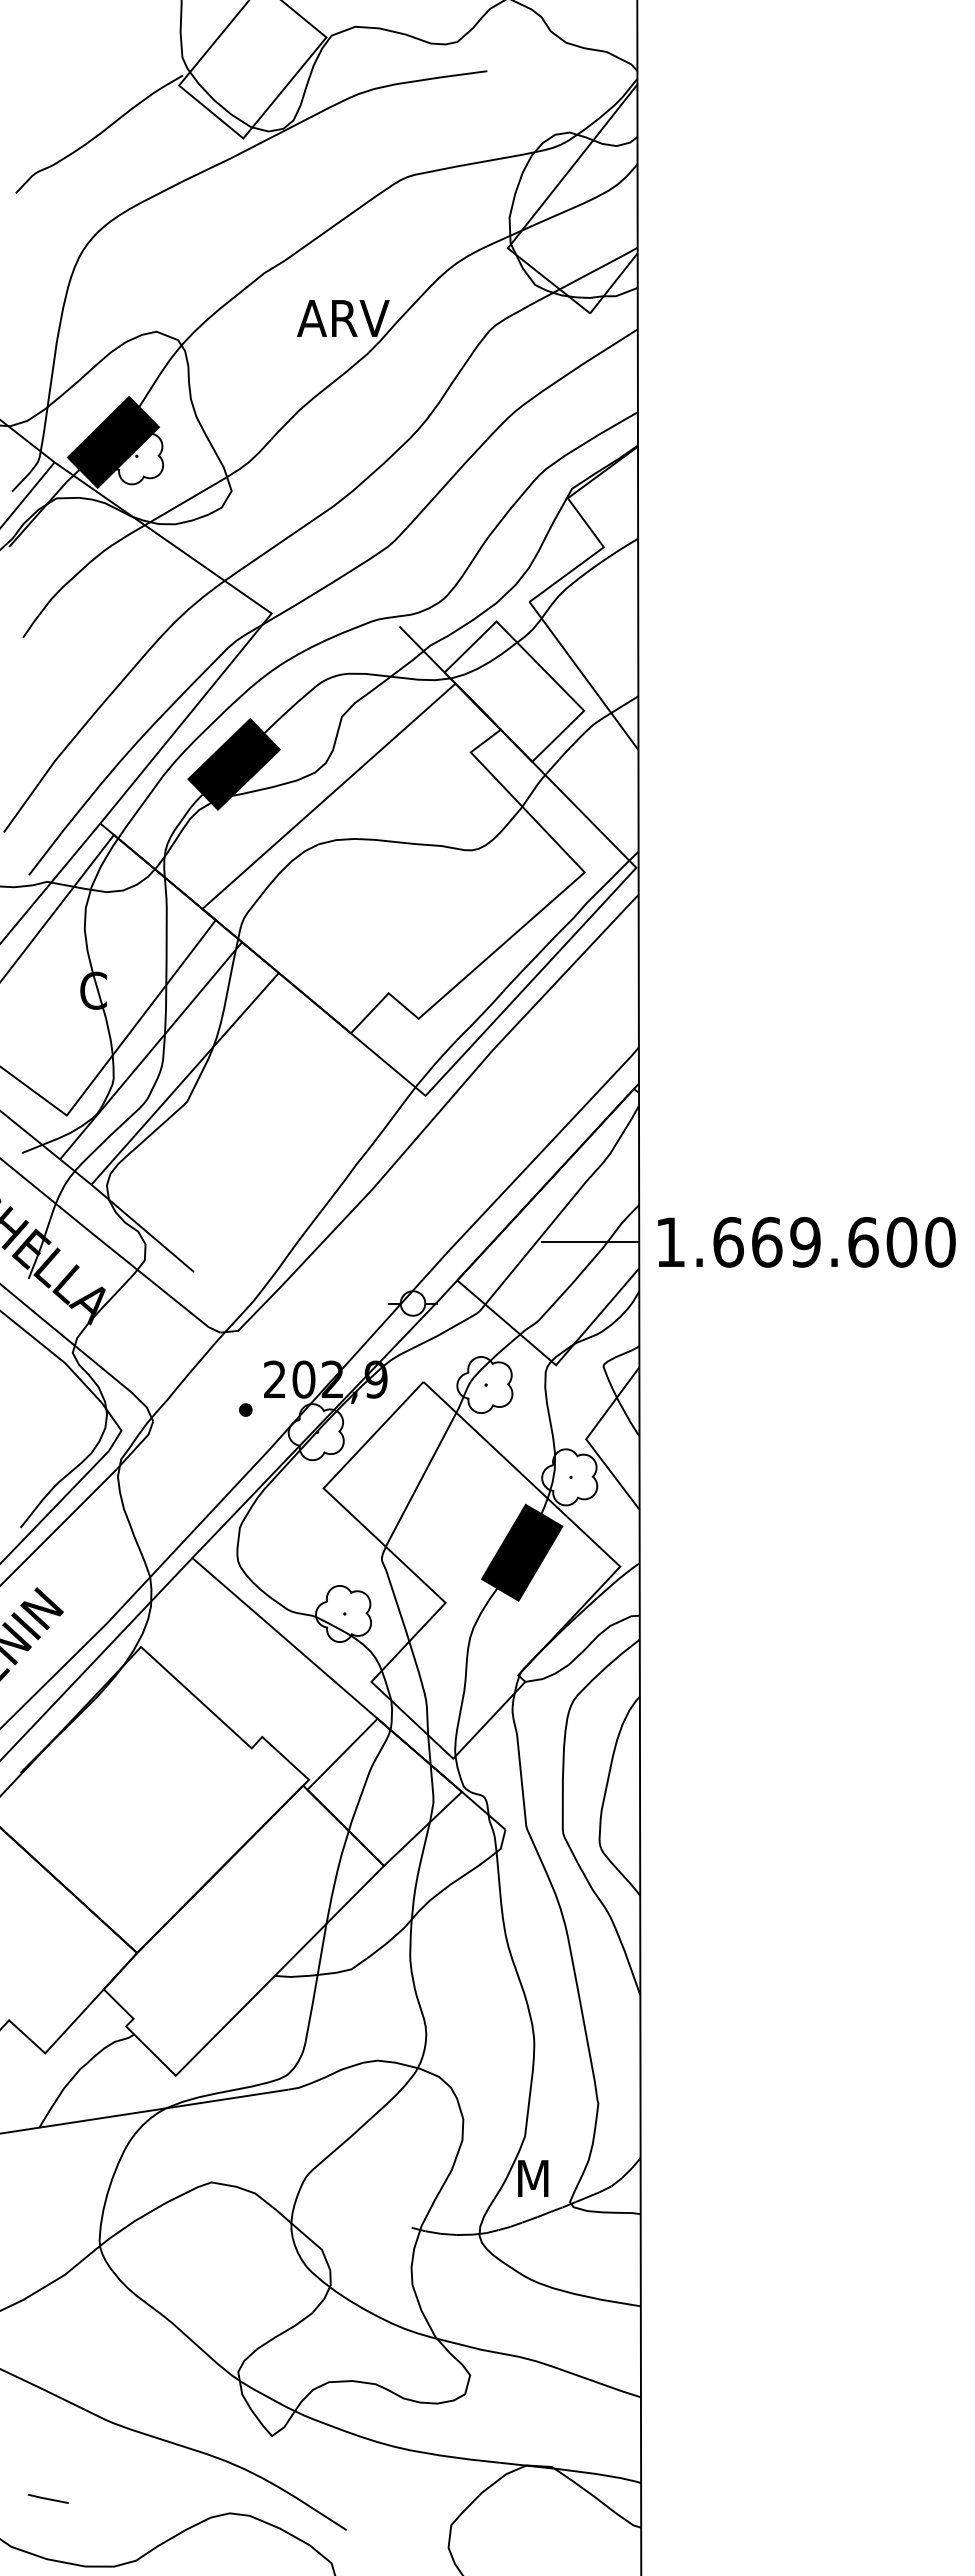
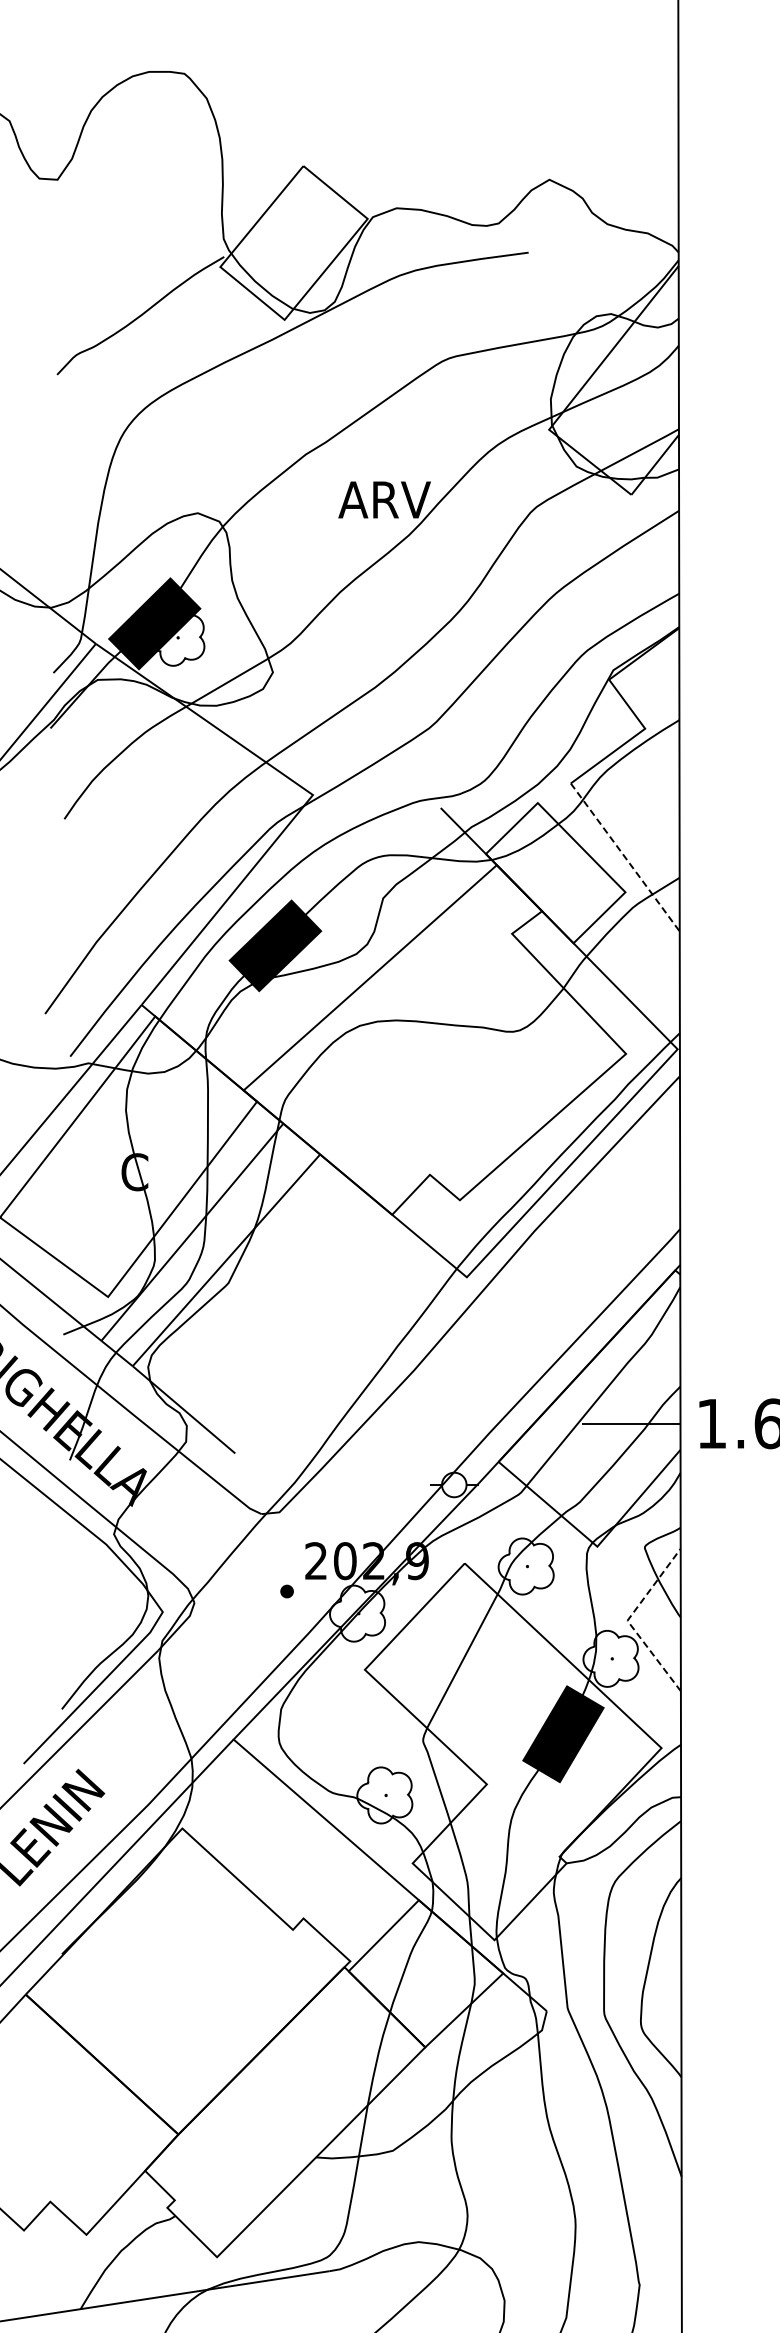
line: (583, 676) -> (624, 857), solid -> dashed
line: (586, 1439) -> (627, 1620), solid -> dashed

